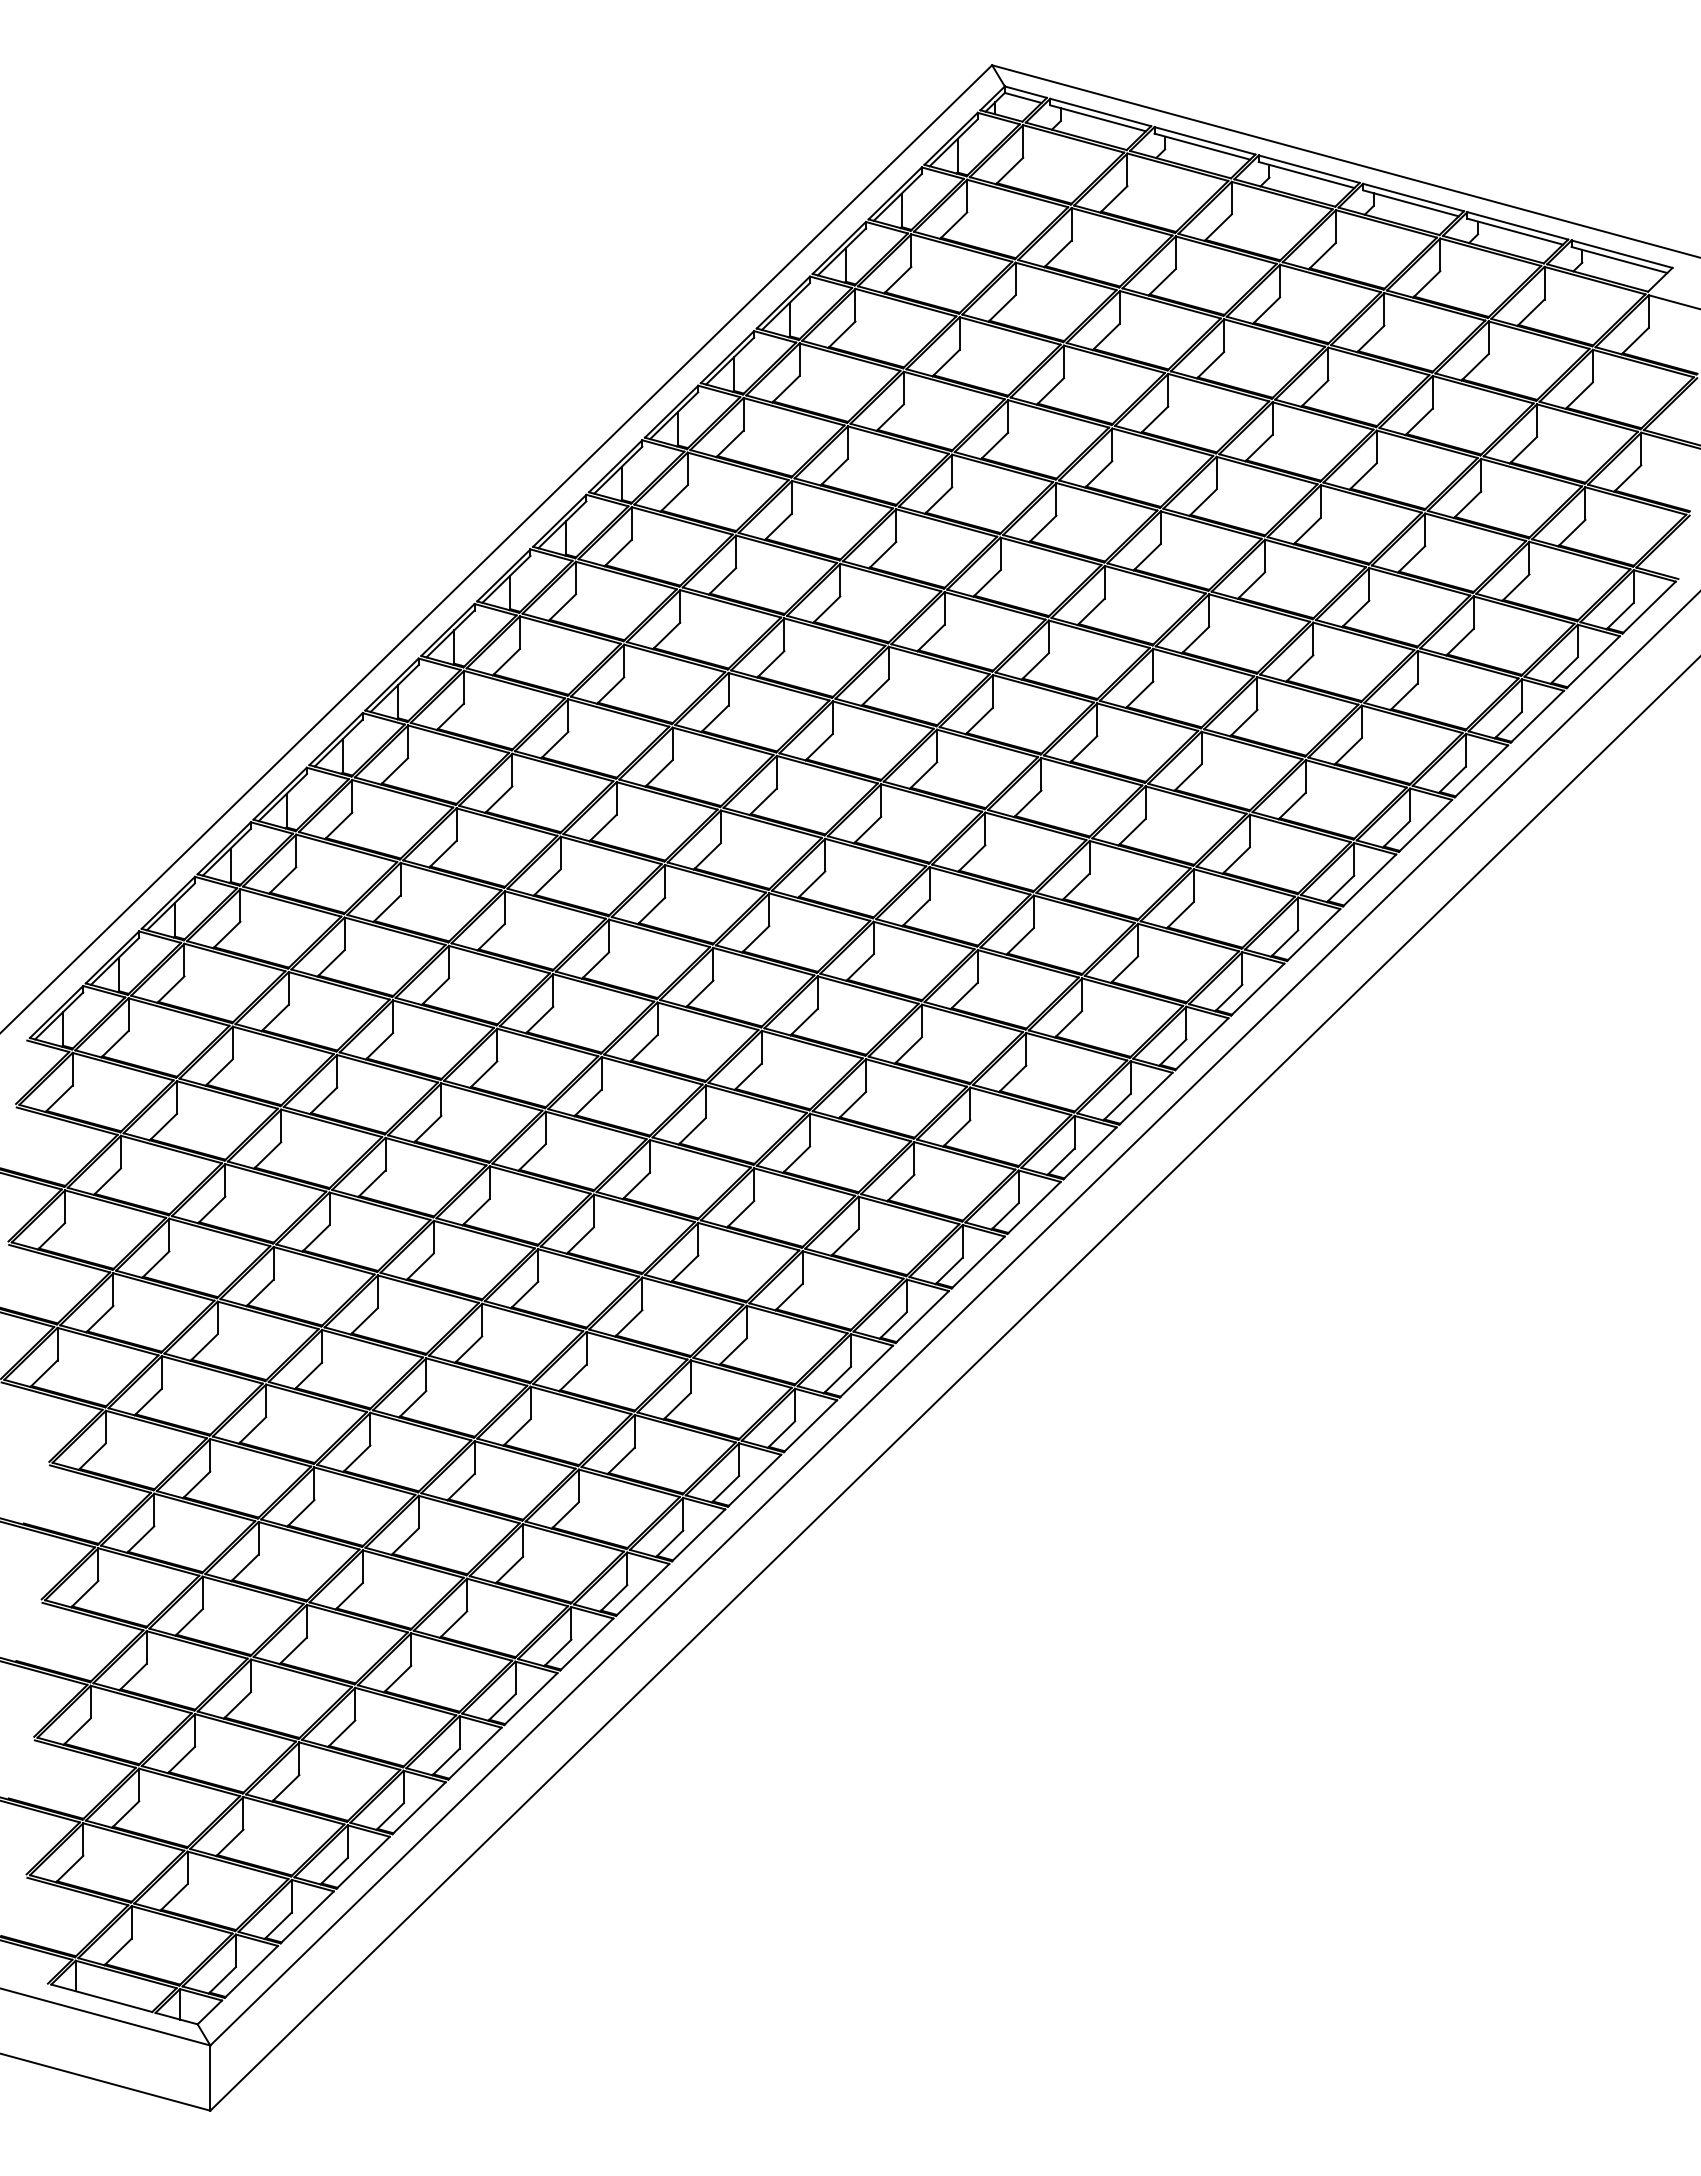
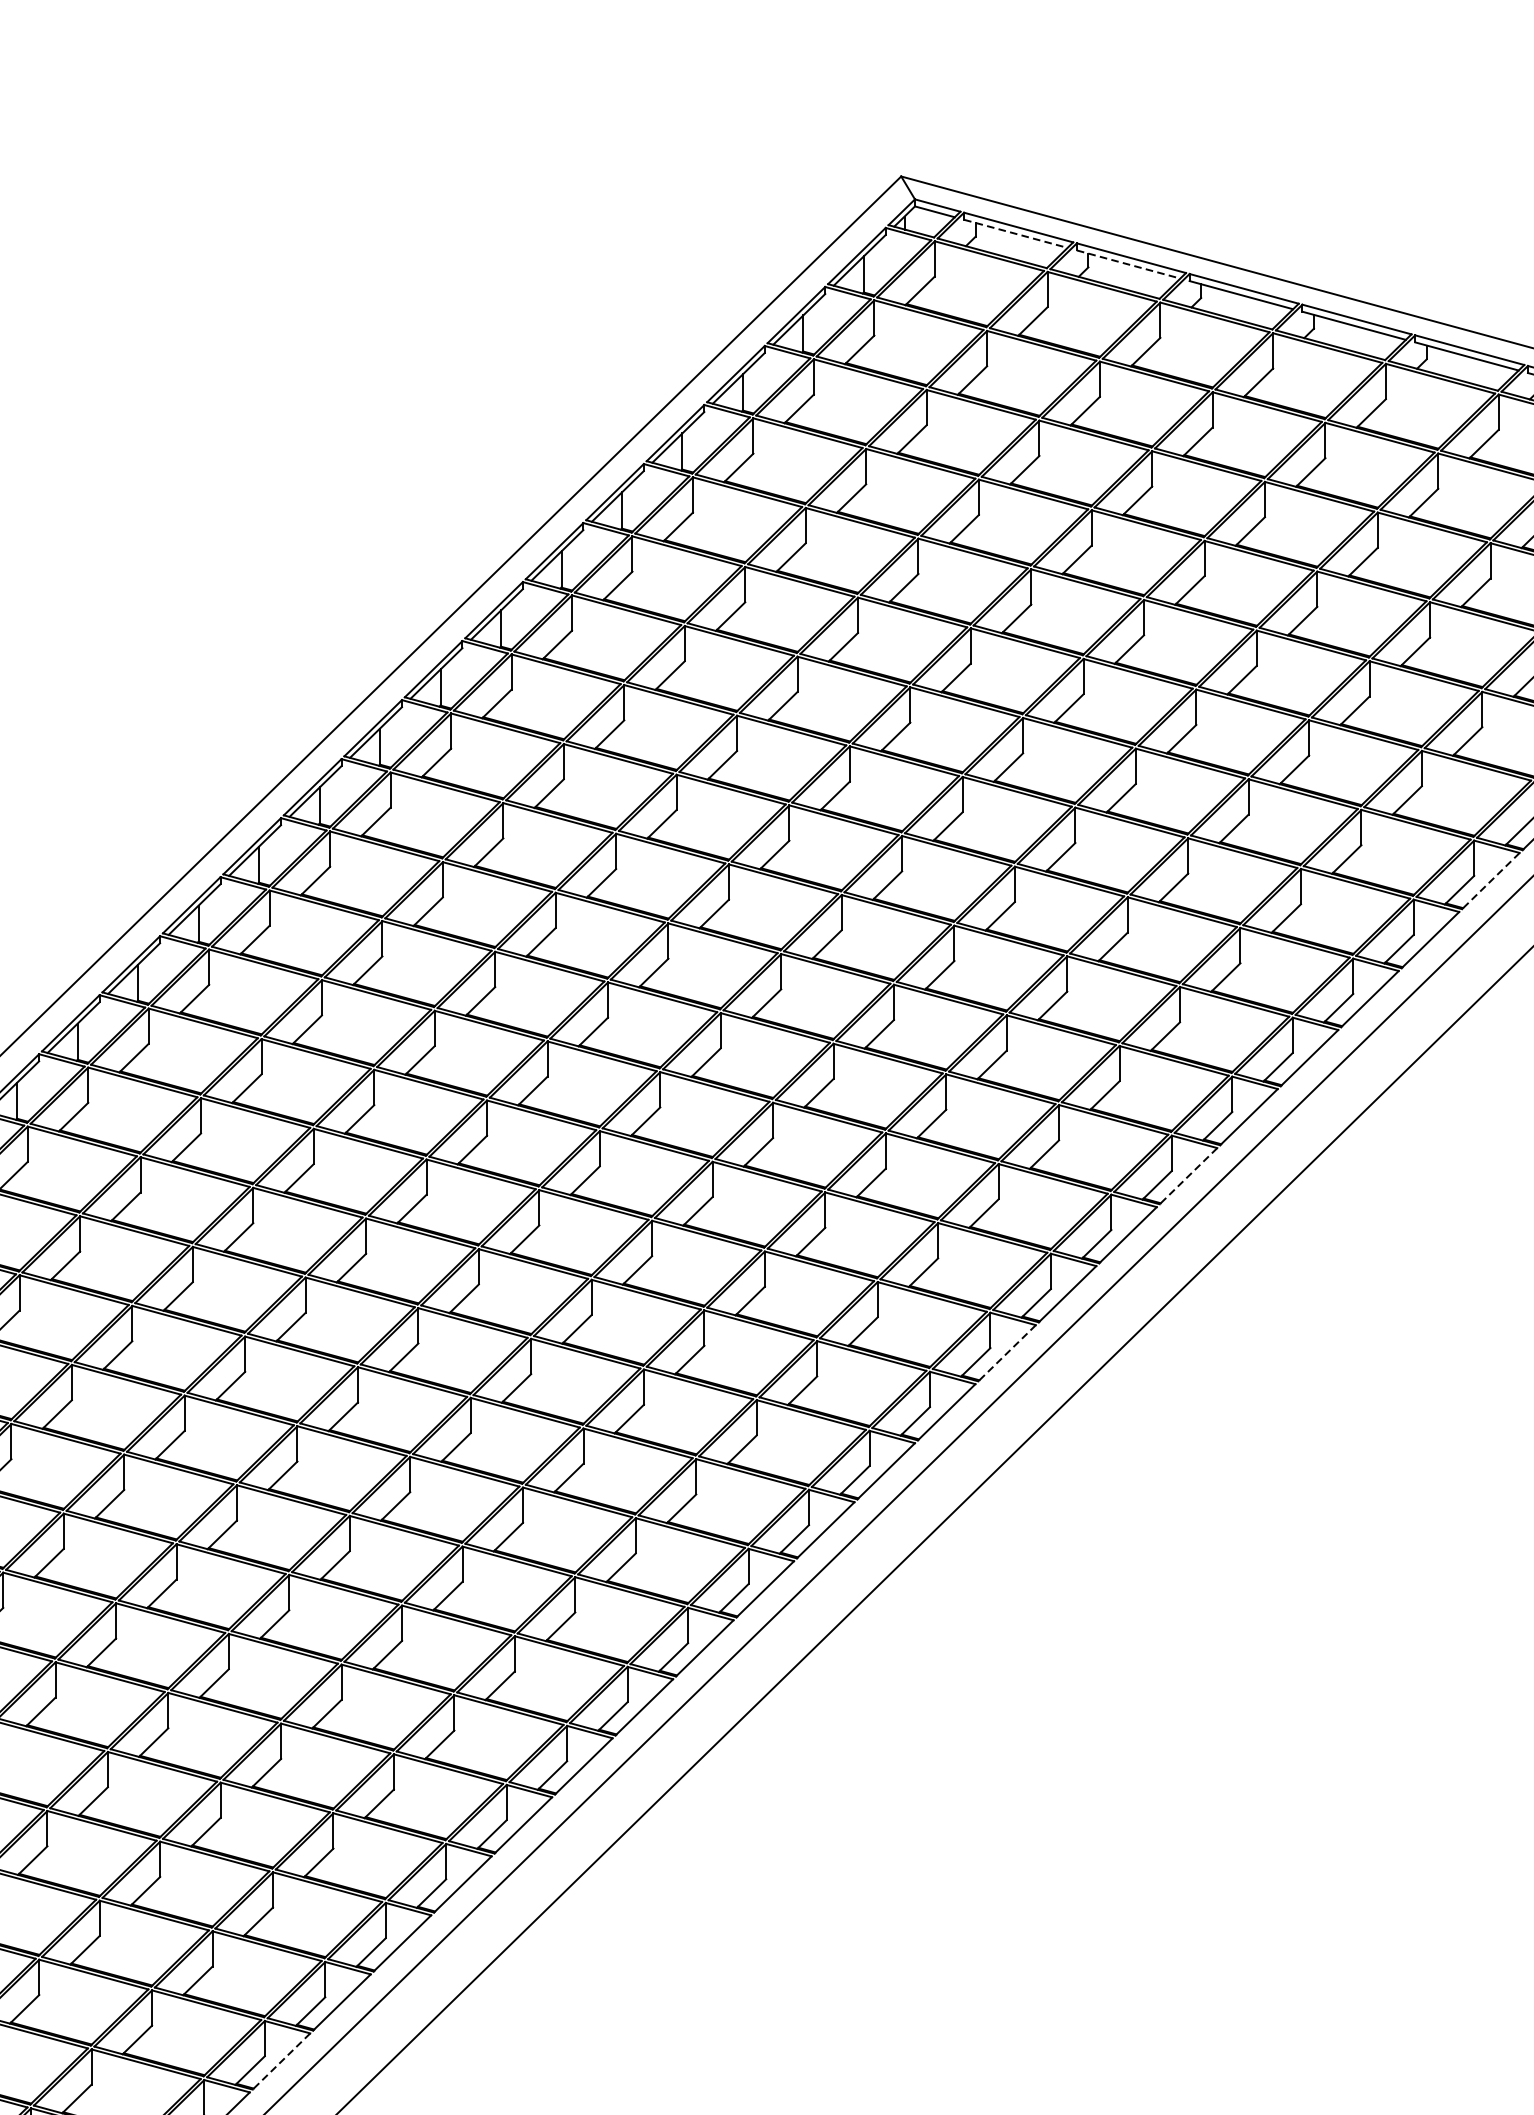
line: (1098, 118) -> (1016, 234), solid -> dashed
line: (1202, 146) -> (1128, 264), solid -> dashed
line: (1536, 717) -> (1489, 881), solid -> dashed
line: (1257, 989) -> (1188, 1176), solid -> dashed
line: (1089, 1153) -> (1006, 1353), solid -> dashed
line: (418, 1808) -> (280, 2061), solid -> dashed

